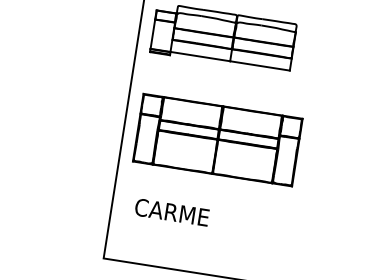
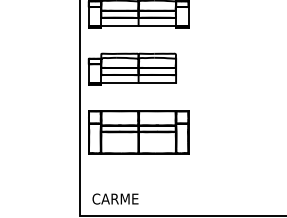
text: (172, 211) -> (115, 198), moved

